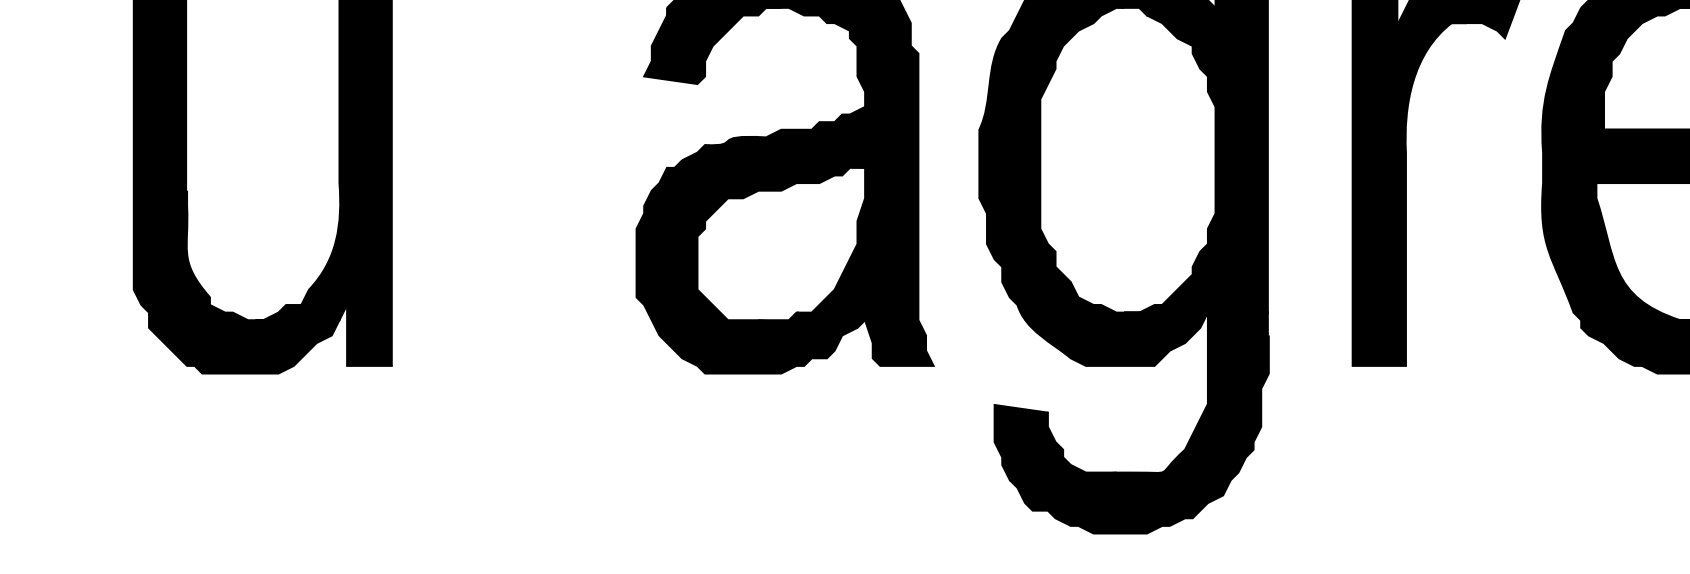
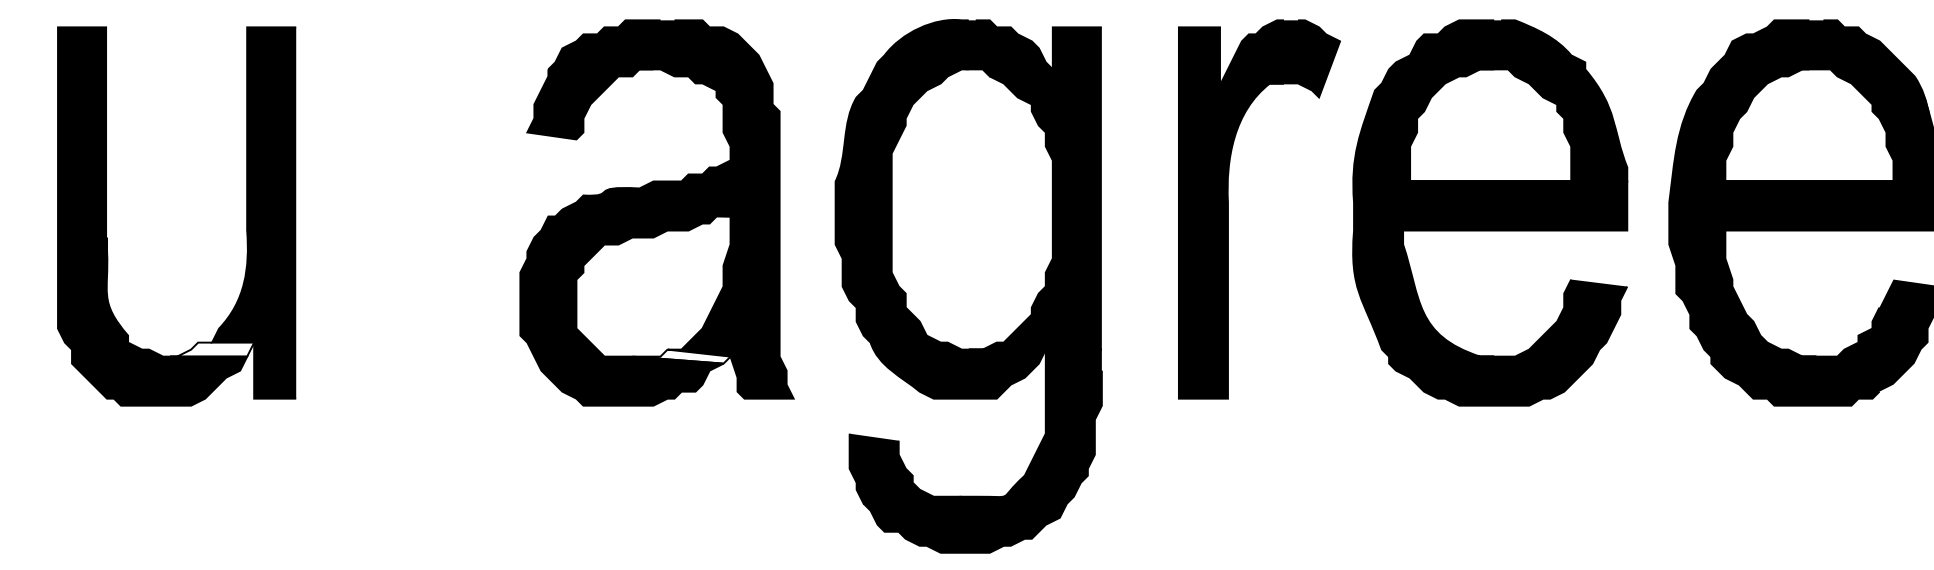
fill: (301, 312) -> (212, 349), removed
fill: (811, 320) -> (681, 356), removed

